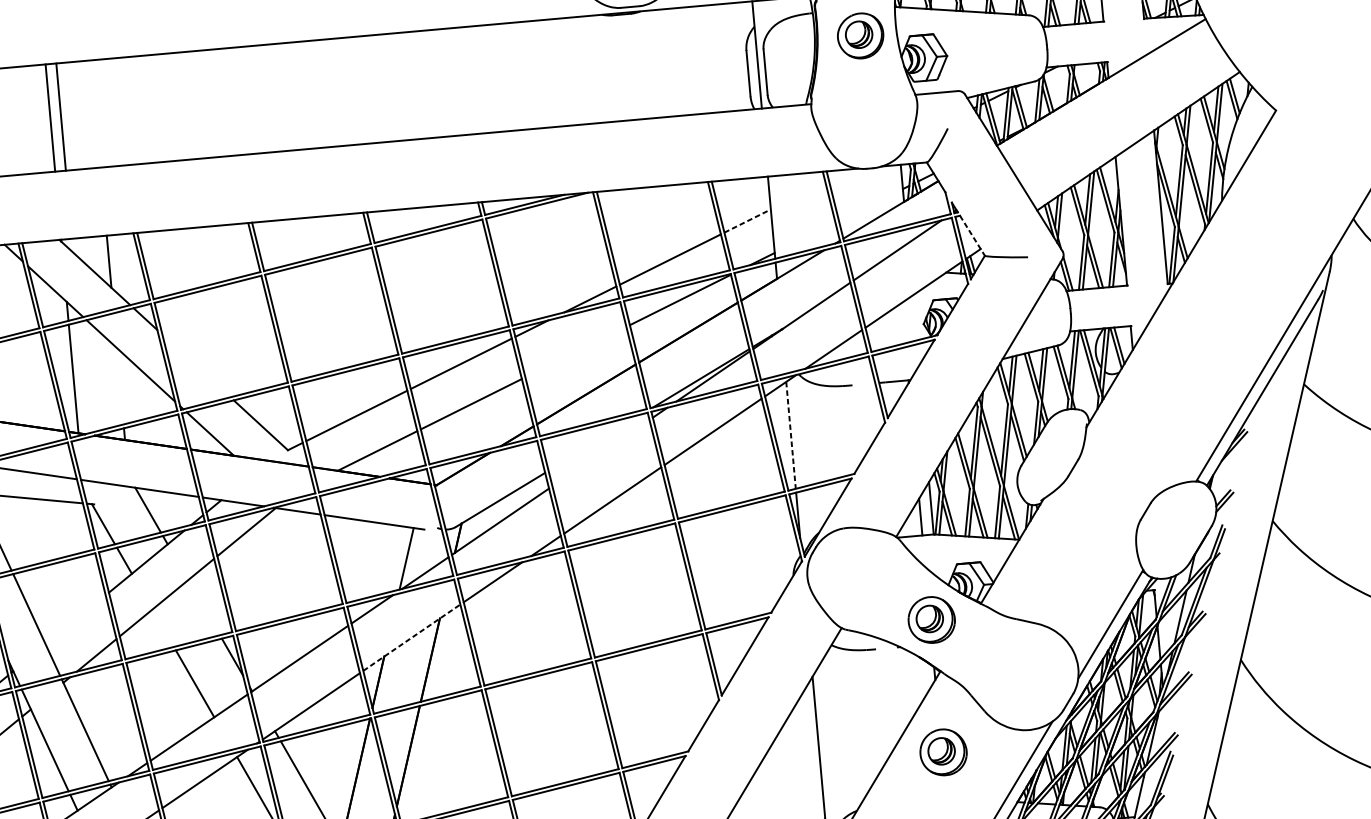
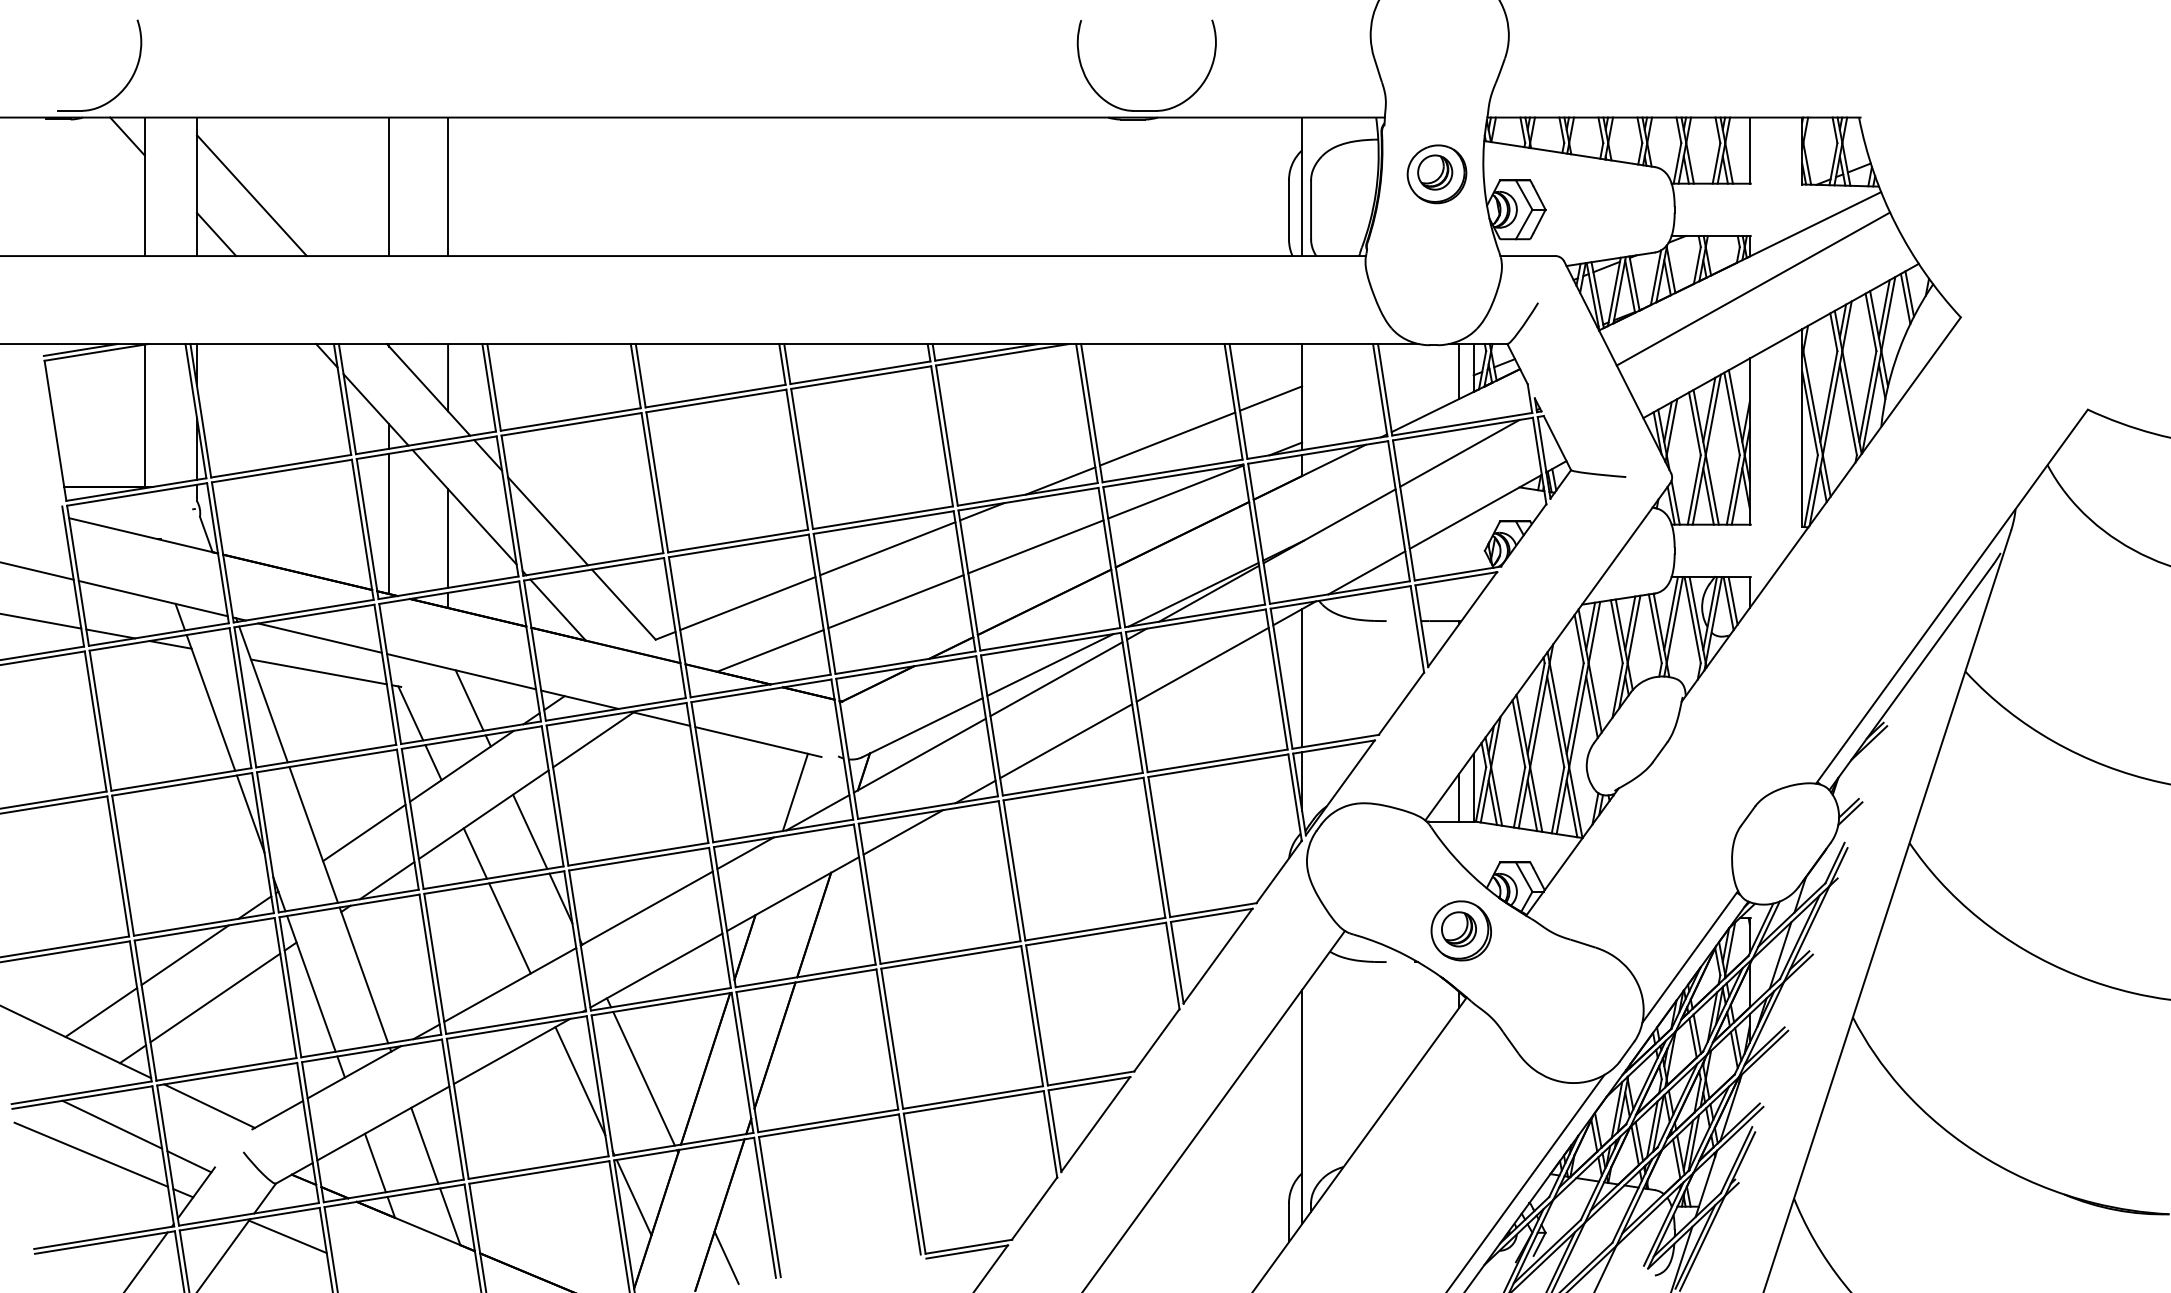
line: (1113, 102) -> (1753, 288), added
line: (61, 116) -> (448, 186), moved
line: (891, 187) -> (1459, 371), added
line: (748, 220) -> (1271, 398), dashed -> solid
line: (972, 236) -> (1557, 443), dashed -> solid
line: (575, 351) -> (1035, 546), added
line: (196, 366) -> (548, 521), added
line: (120, 386) -> (448, 538), added
line: (791, 435) -> (1302, 678), dashed -> solid
line: (595, 442) -> (1050, 664), added
line: (600, 453) -> (1056, 679), added
line: (204, 607) -> (530, 831), added
line: (75, 619) -> (364, 832), added
line: (163, 628) -> (475, 853), added
line: (412, 637) -> (793, 894), dashed -> solid
part: (942, 752) -> (1460, 1101), removed

